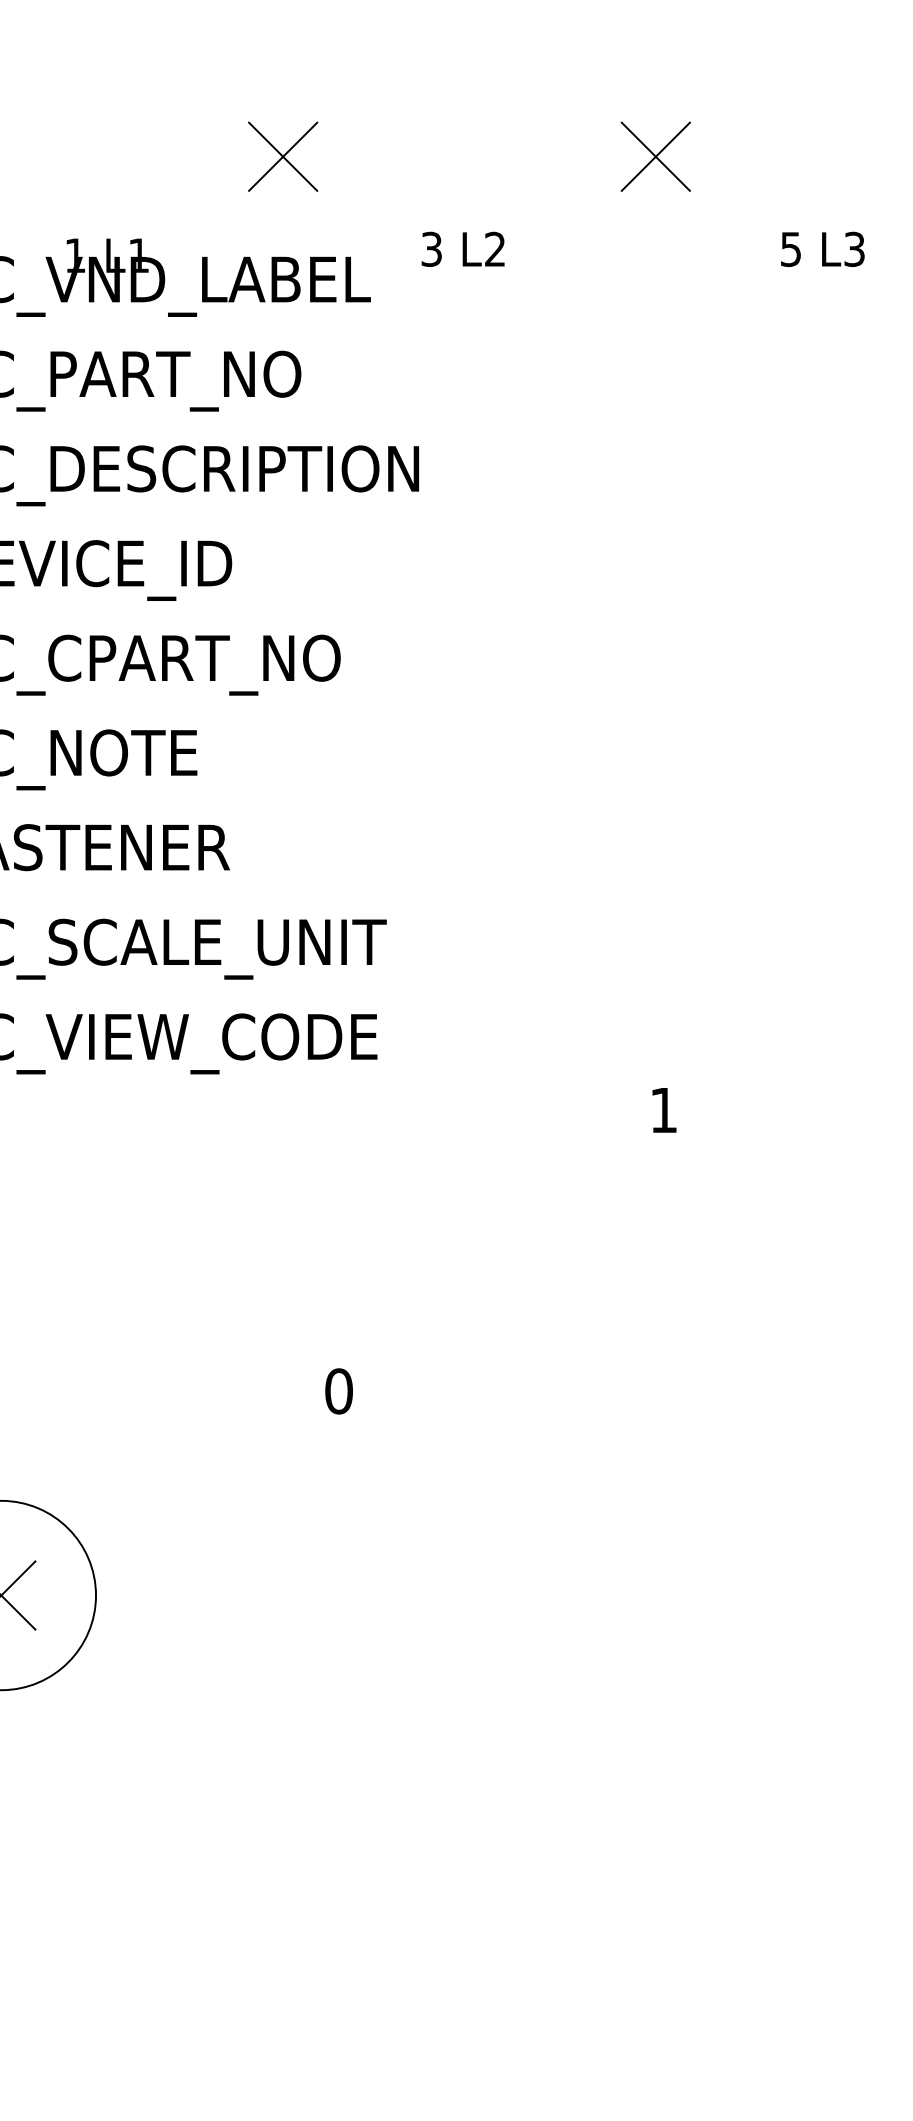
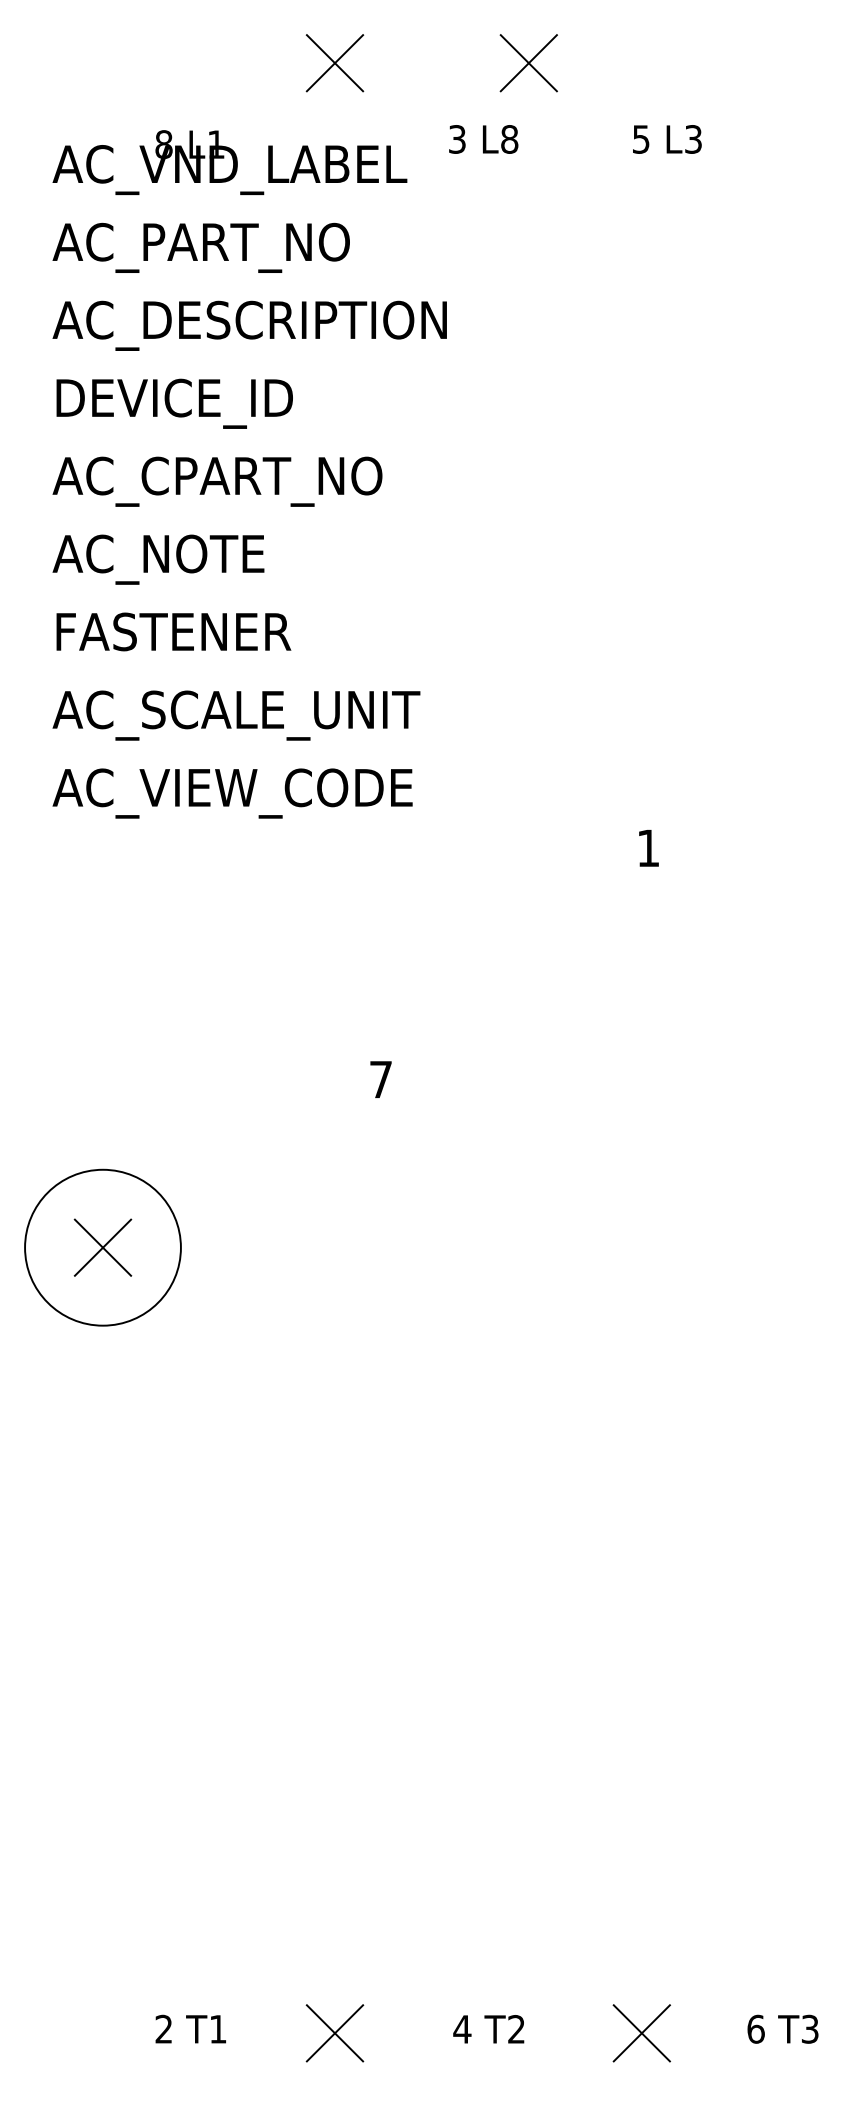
part: (655, 157) -> (528, 63), moved
text: (495, 249) -> (509, 139), L2 -> L8
text: (823, 249) -> (667, 139), moved
text: (74, 255) -> (163, 144), 1 -> 8
text: (338, 1391) -> (380, 1079), 0 -> 7

